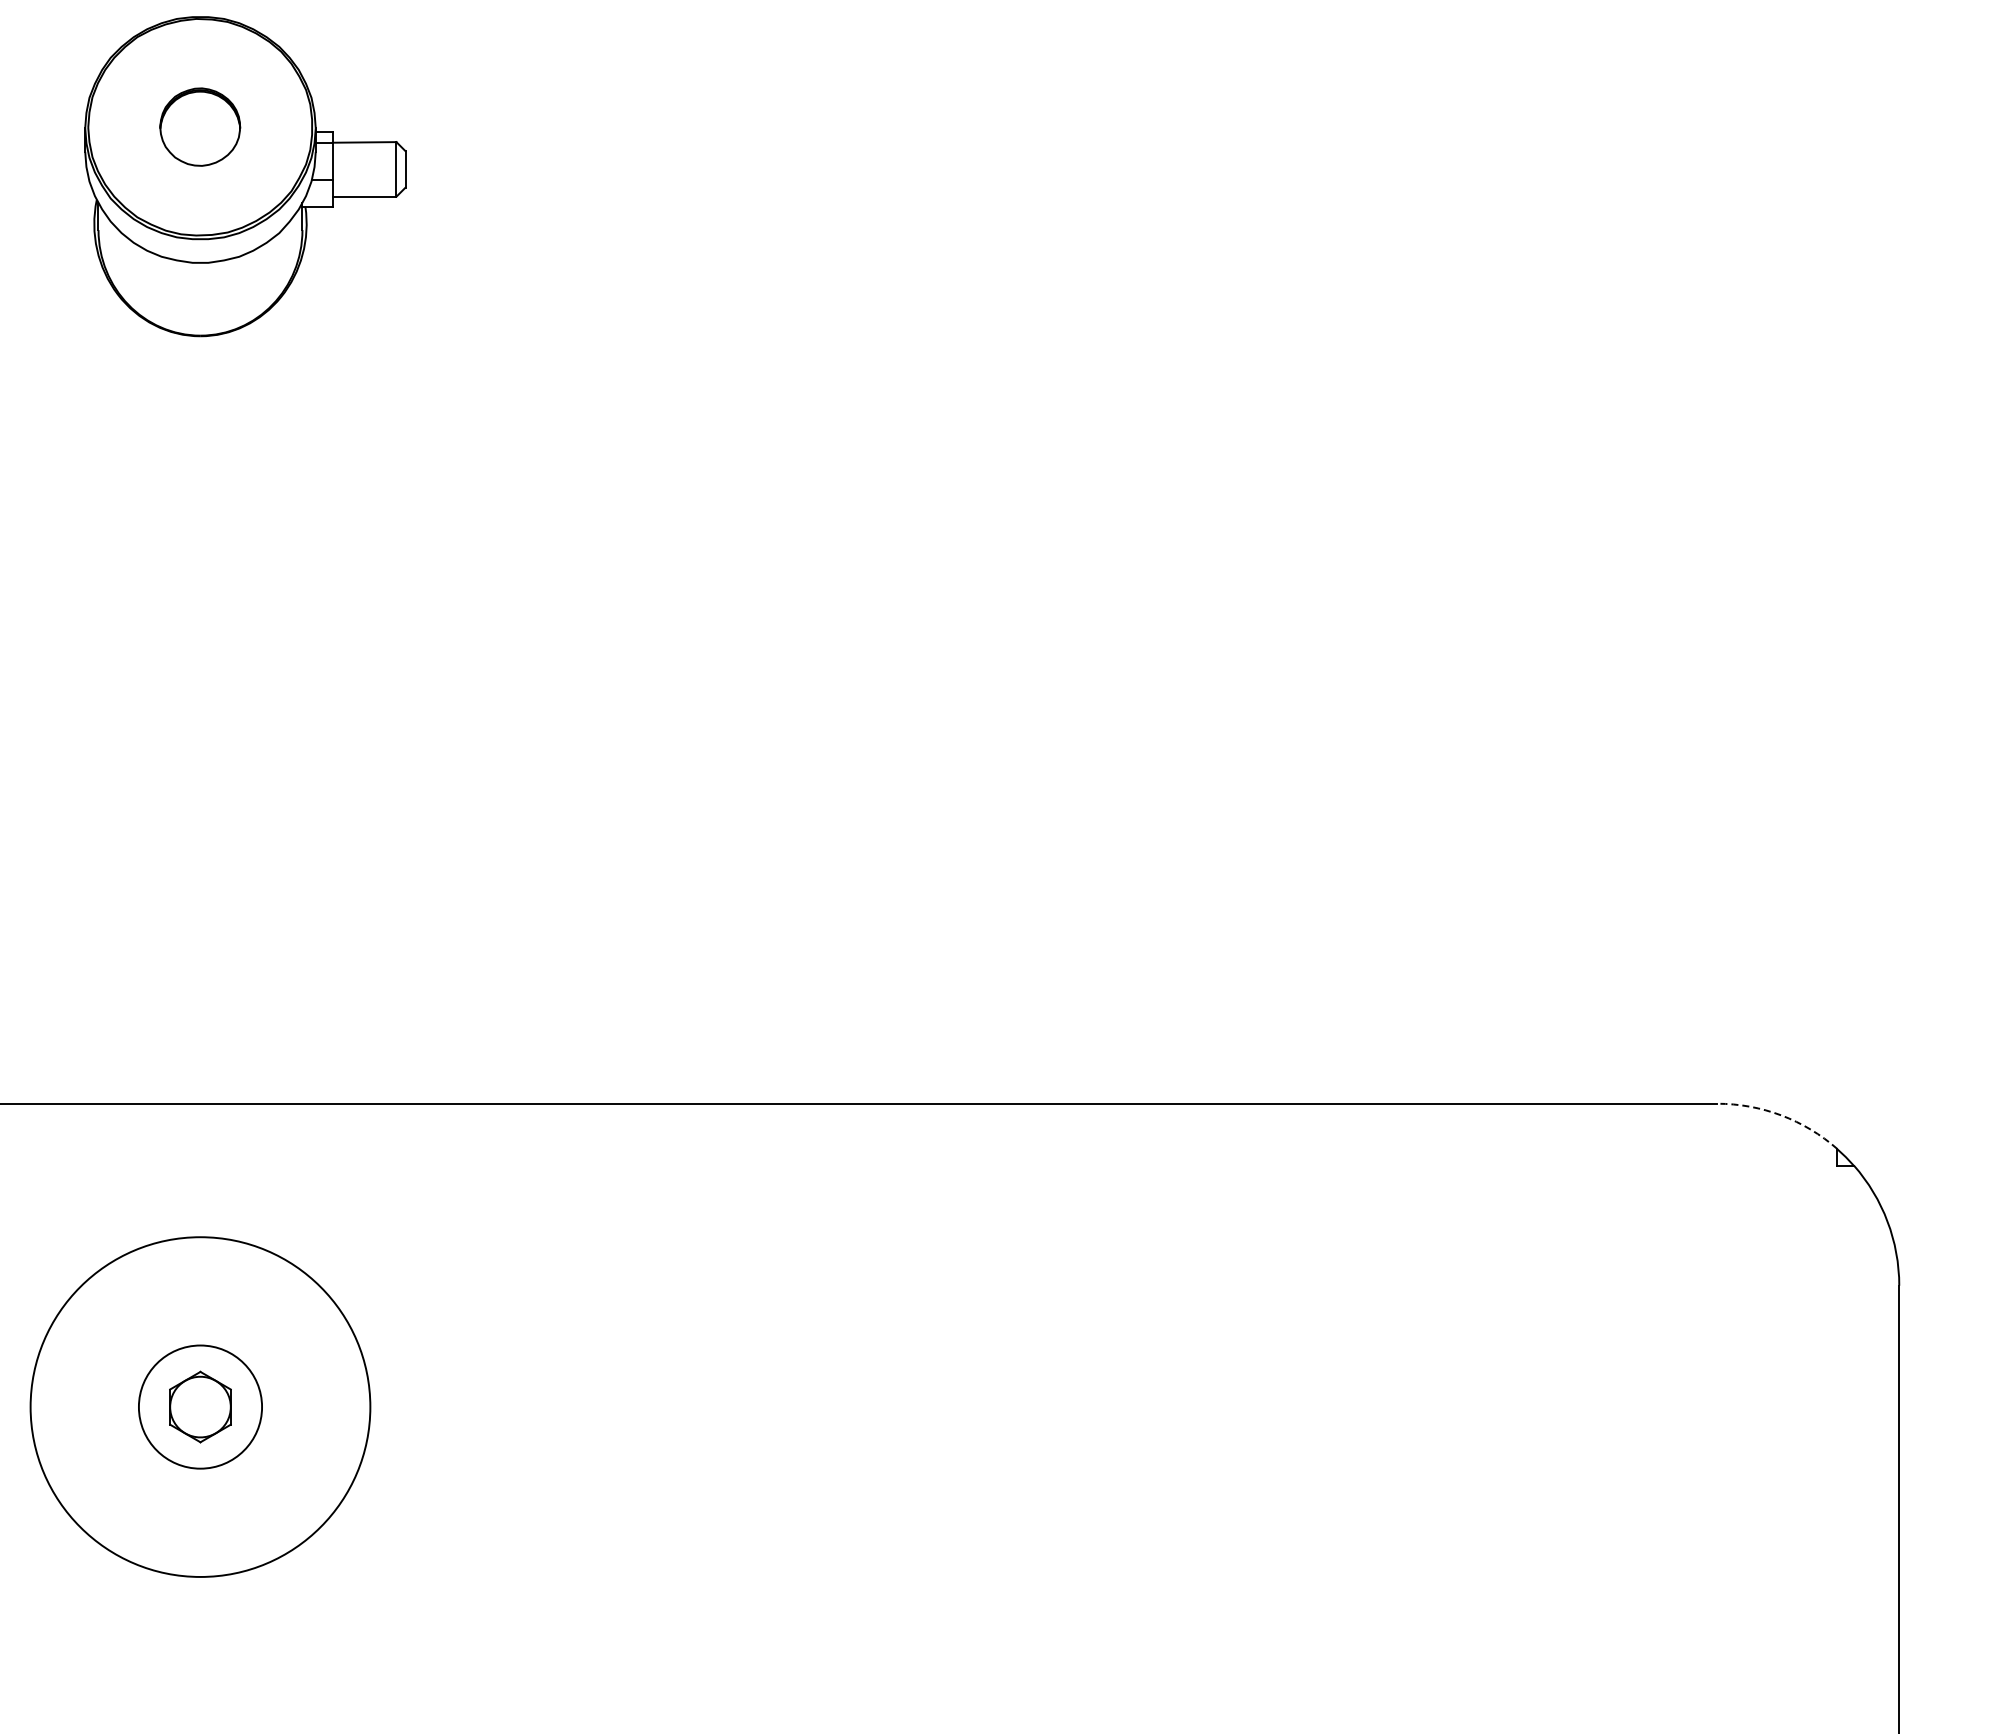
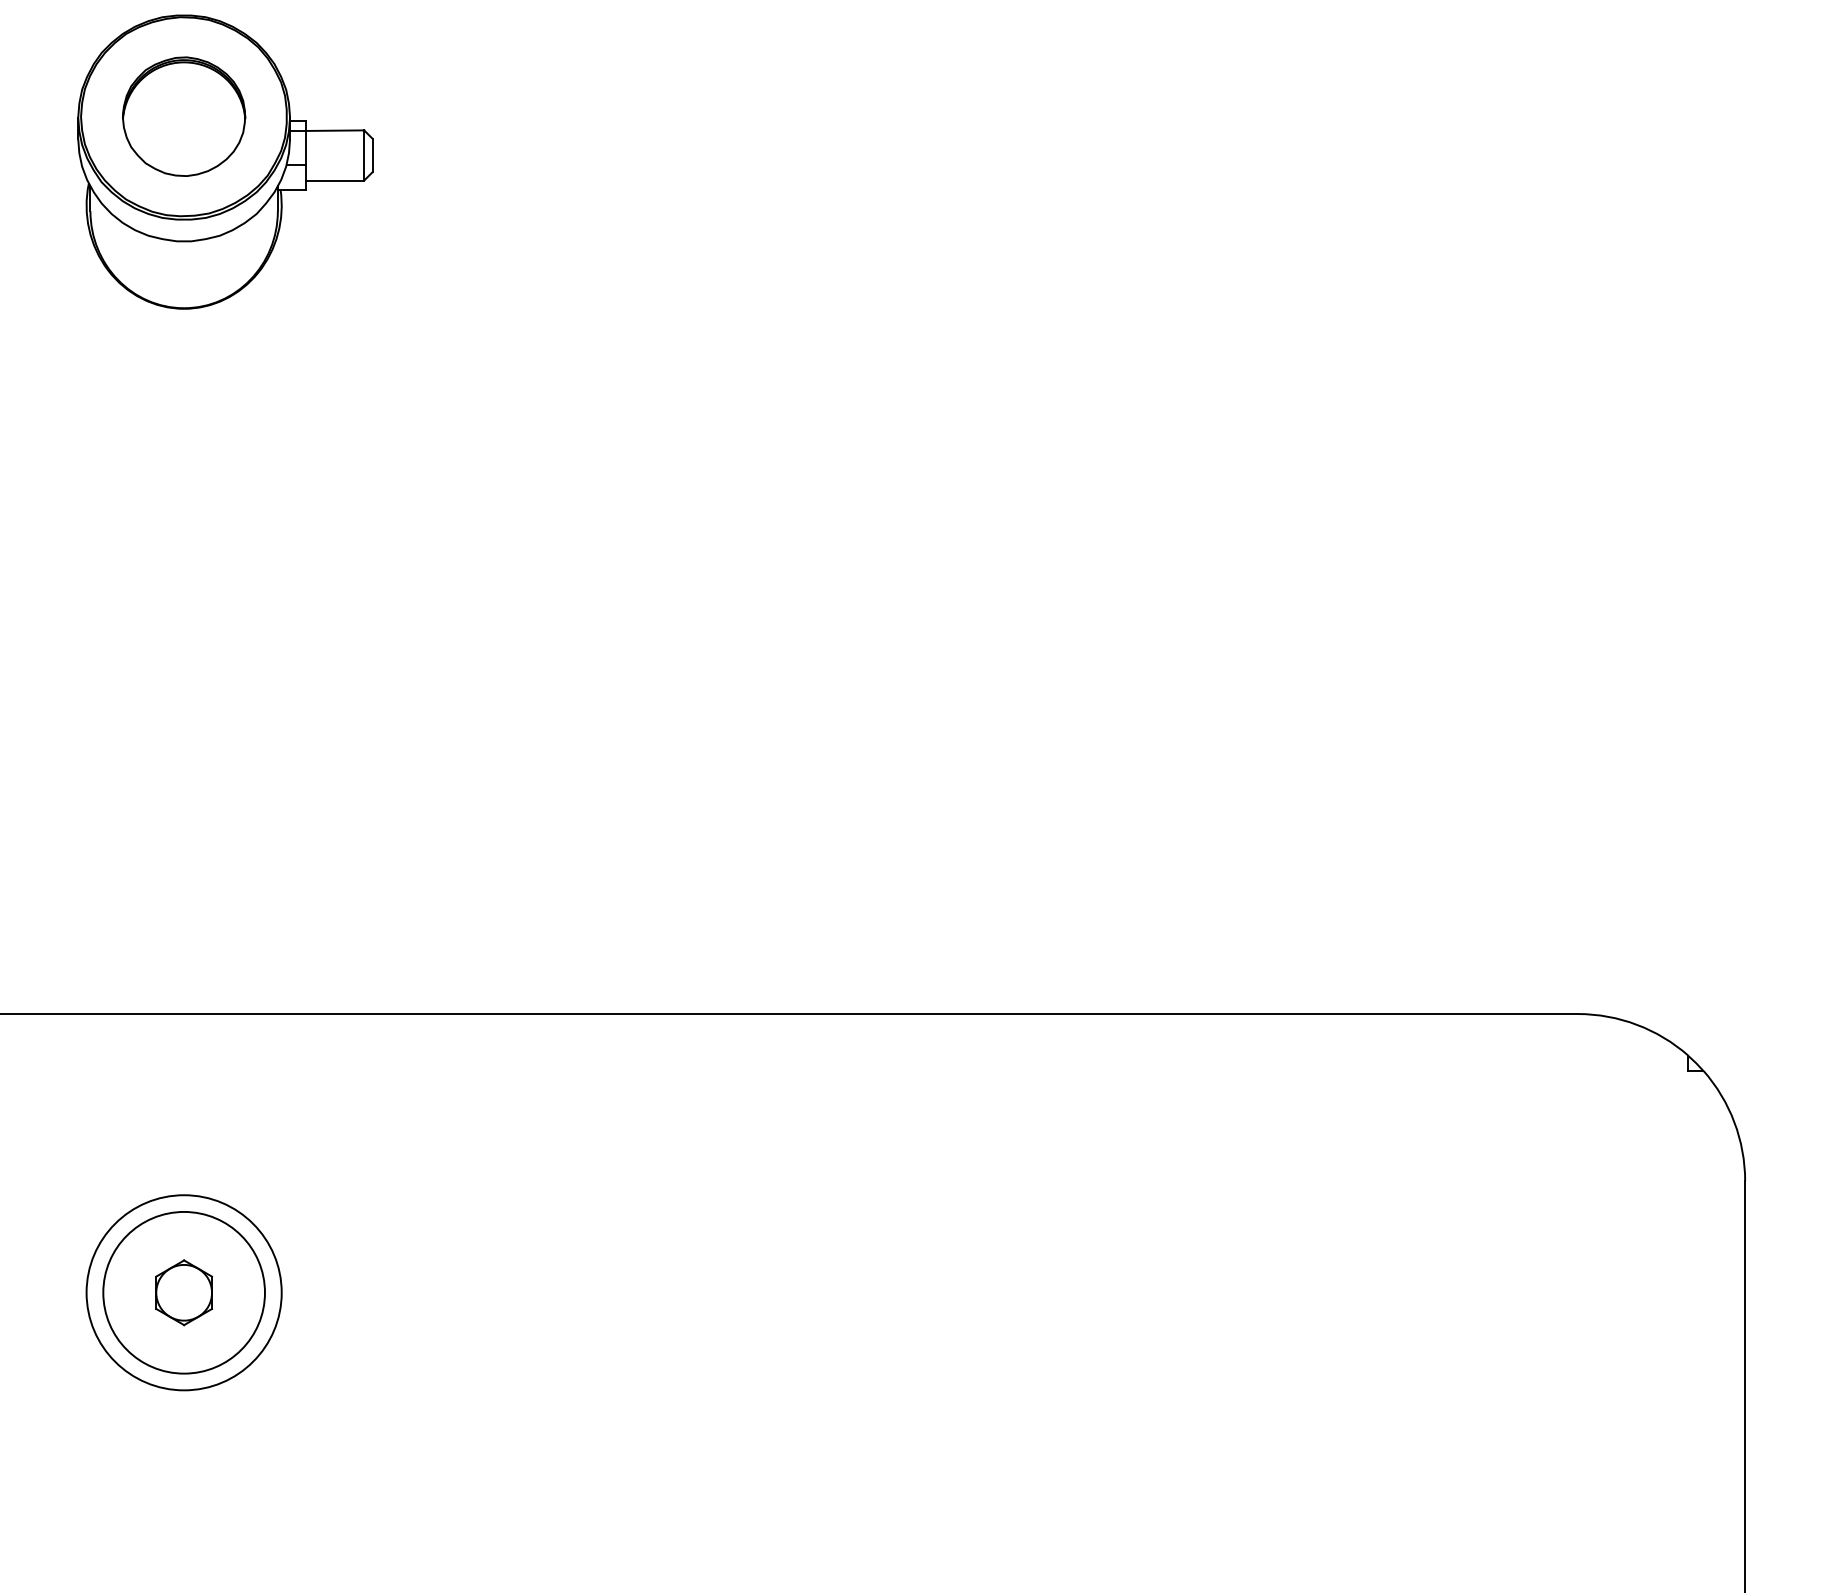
part: (199, 126) -> (183, 116), size x1.67
arc: (1781, 1115) -> (1636, 1024), dashed -> solid
circle: (200, 1406) -> (184, 1292), size x0.62
circle: (200, 1407) -> (184, 1293), size x1.43

